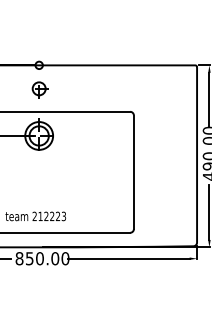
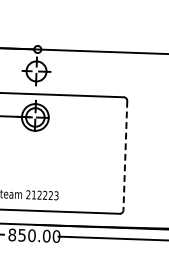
part: (39, 89) -> (37, 72), size x1.6
line: (133, 172) -> (124, 155), solid -> dashed

